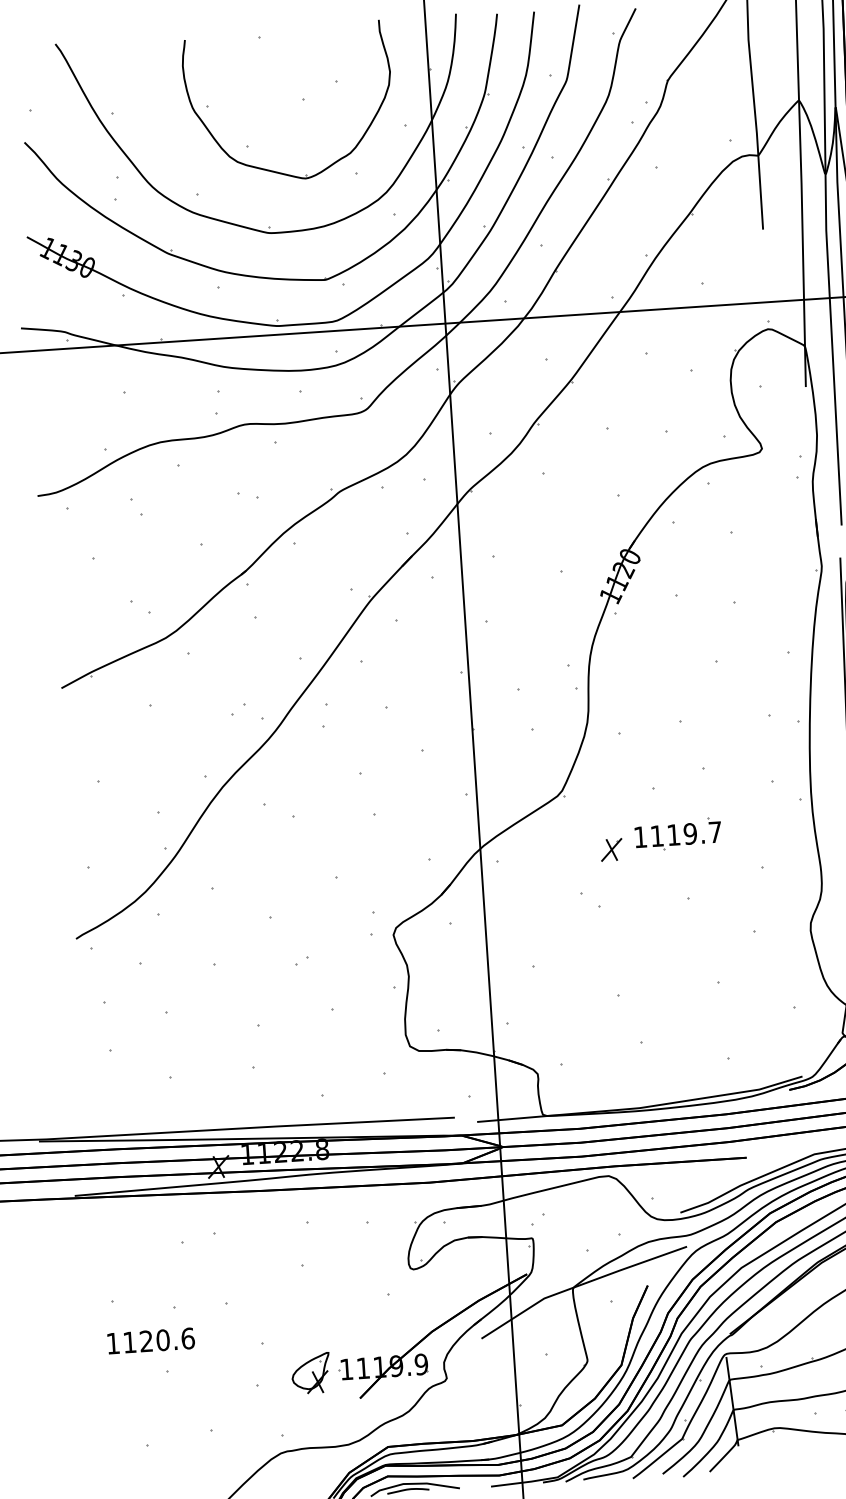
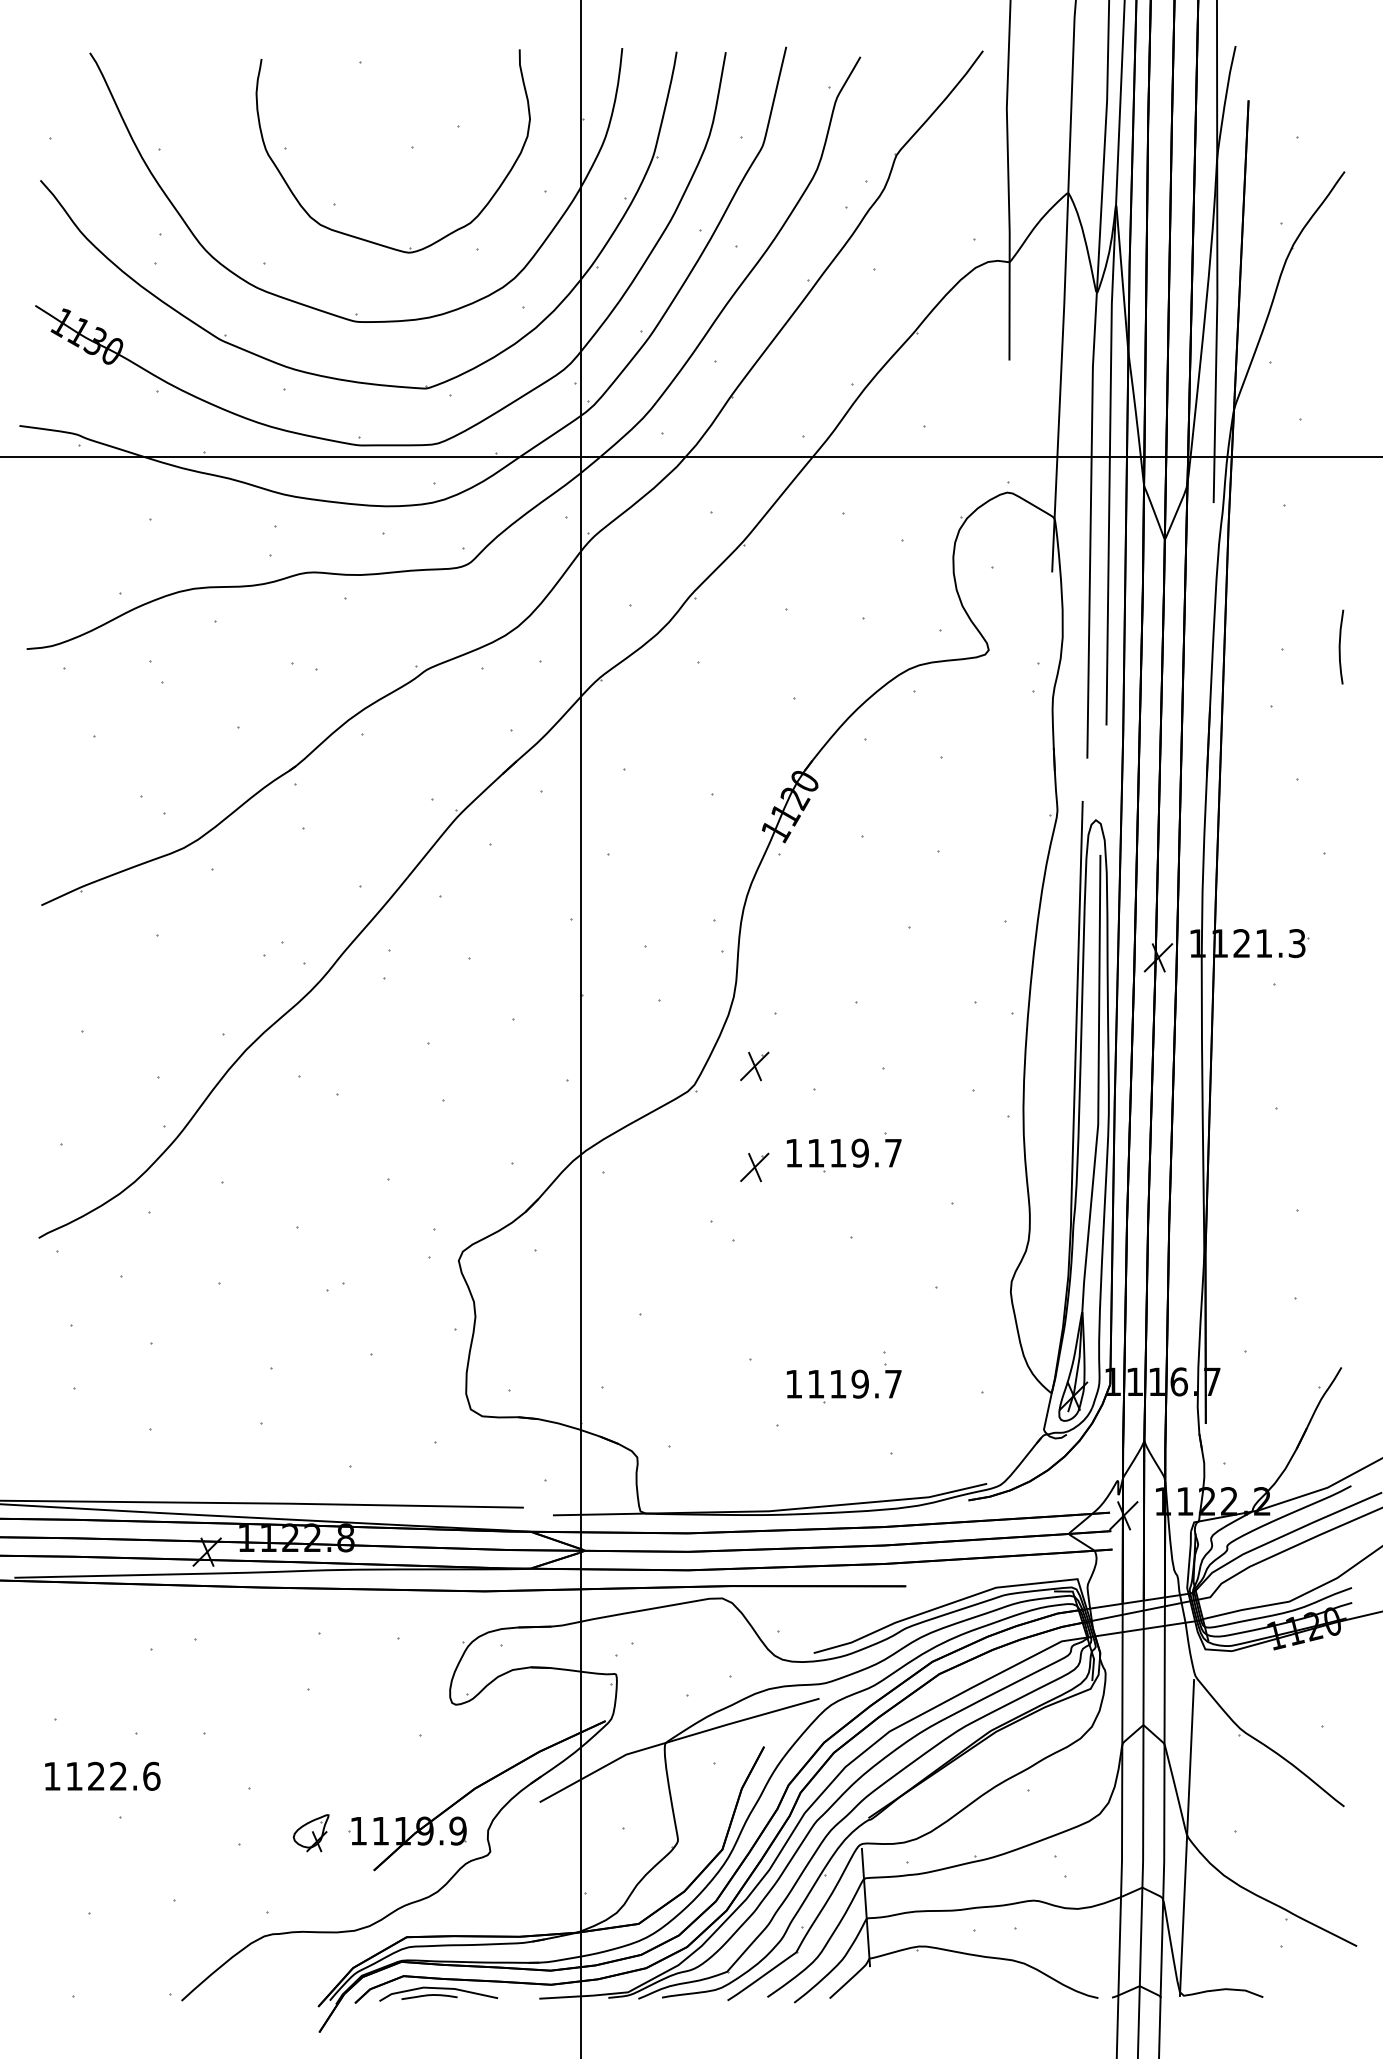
part: (606, 773) -> (754, 1066), added
part: (690, 1008) -> (844, 1383), added
text: (163, 1339) -> (118, 1775), 1120.6 -> 1122.6
part: (310, 1372) -> (310, 1832), size x0.7

